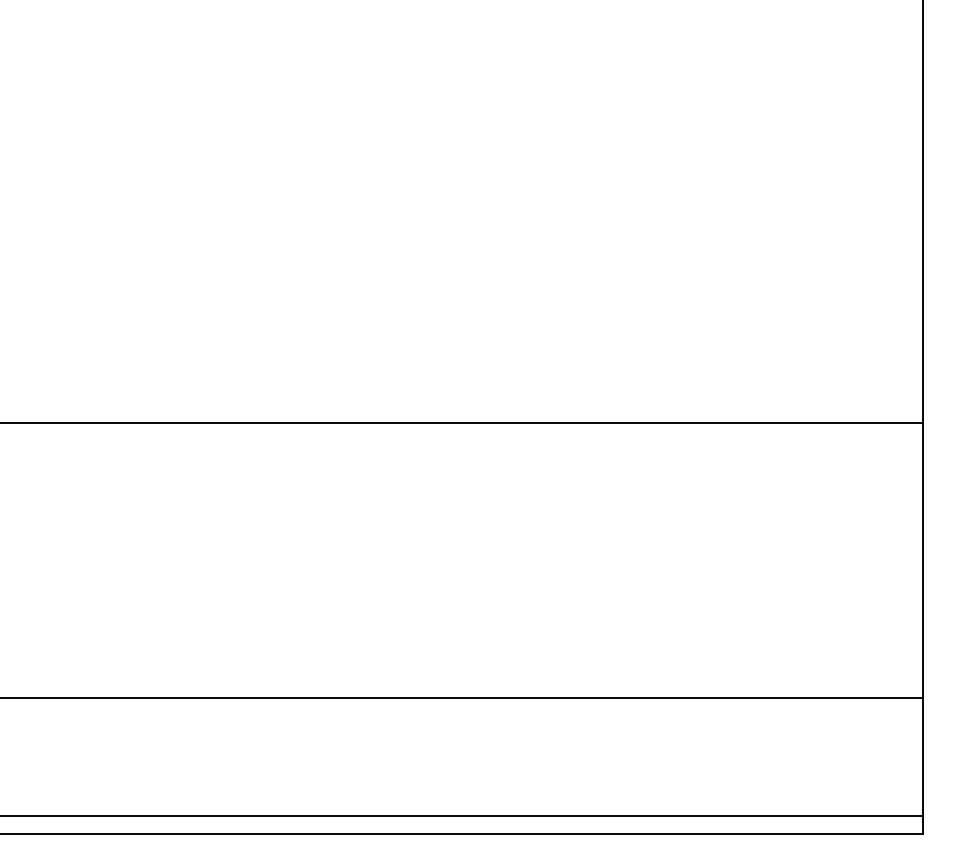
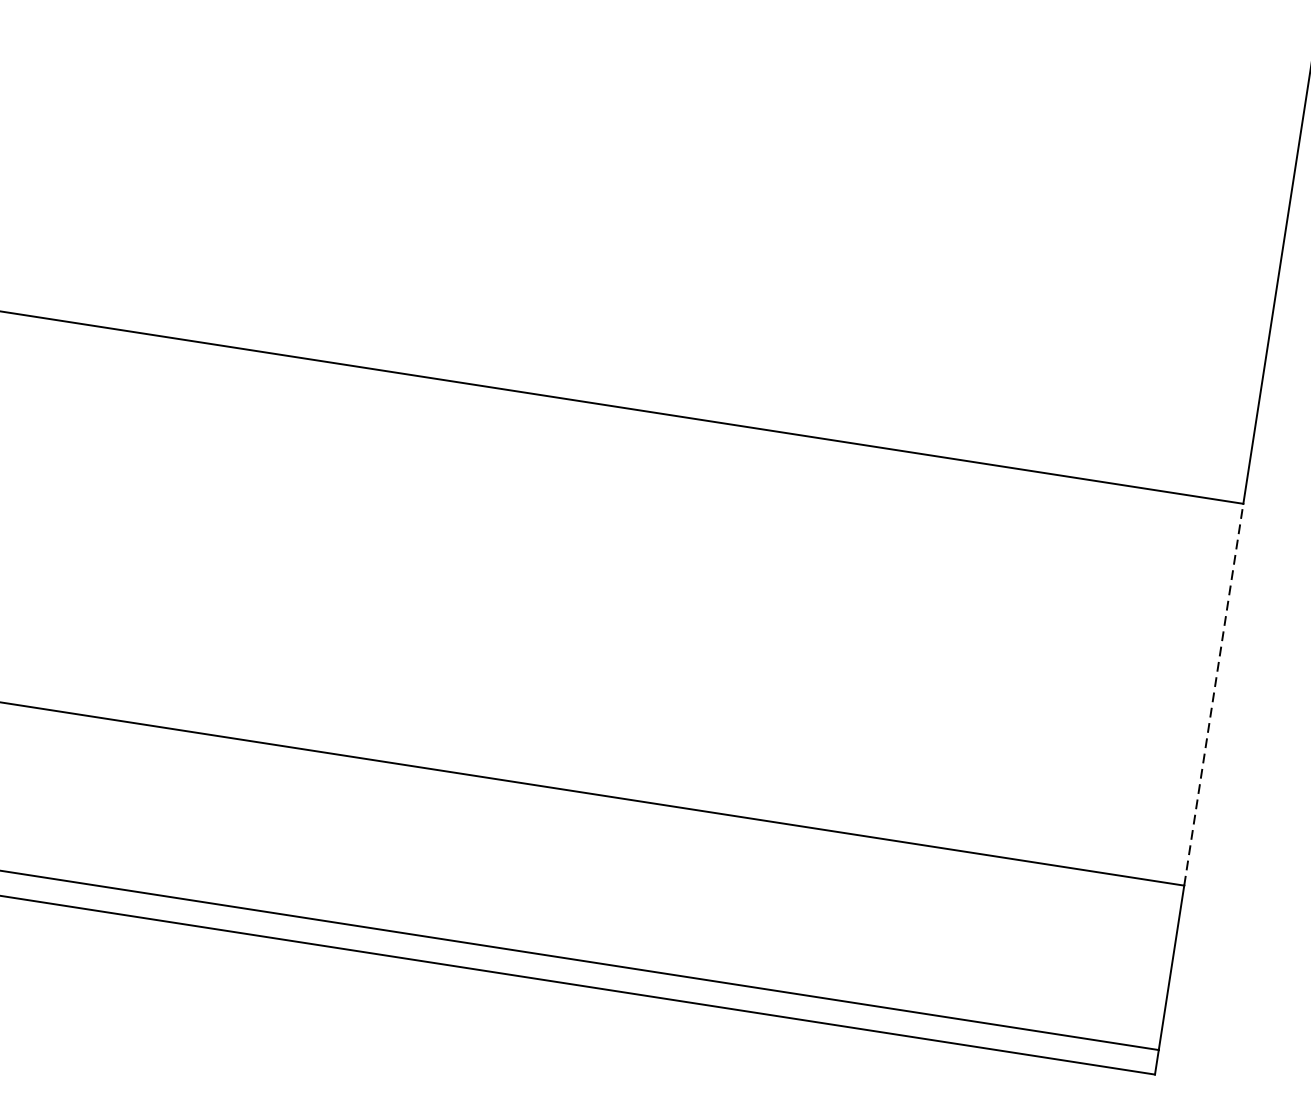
line: (922, 560) -> (1213, 694), solid -> dashed

